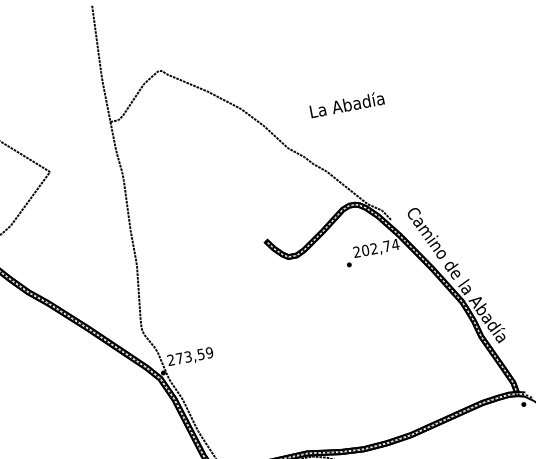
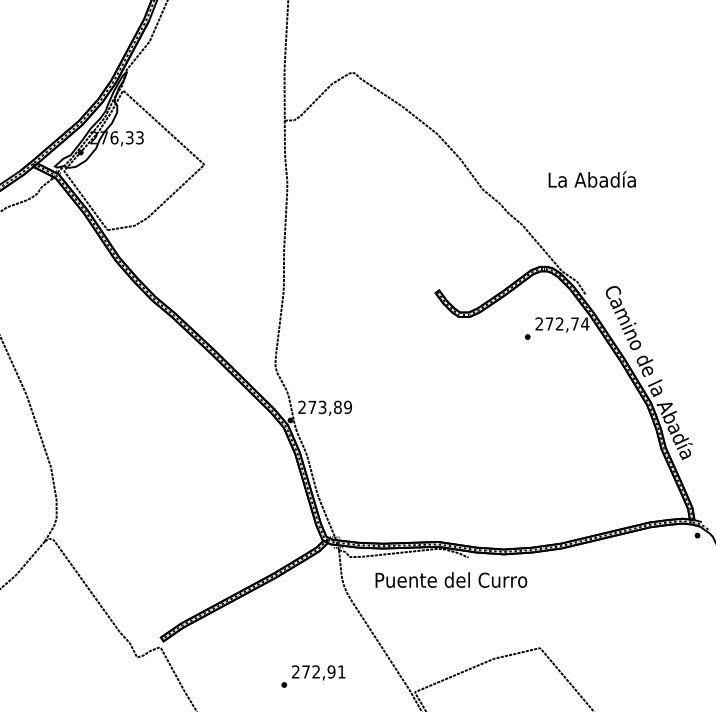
text: (346, 104) -> (591, 179), moved
text: (365, 250) -> (549, 323), 202,74 -> 272,74
text: (200, 354) -> (337, 407), 273,59 -> 273,89

